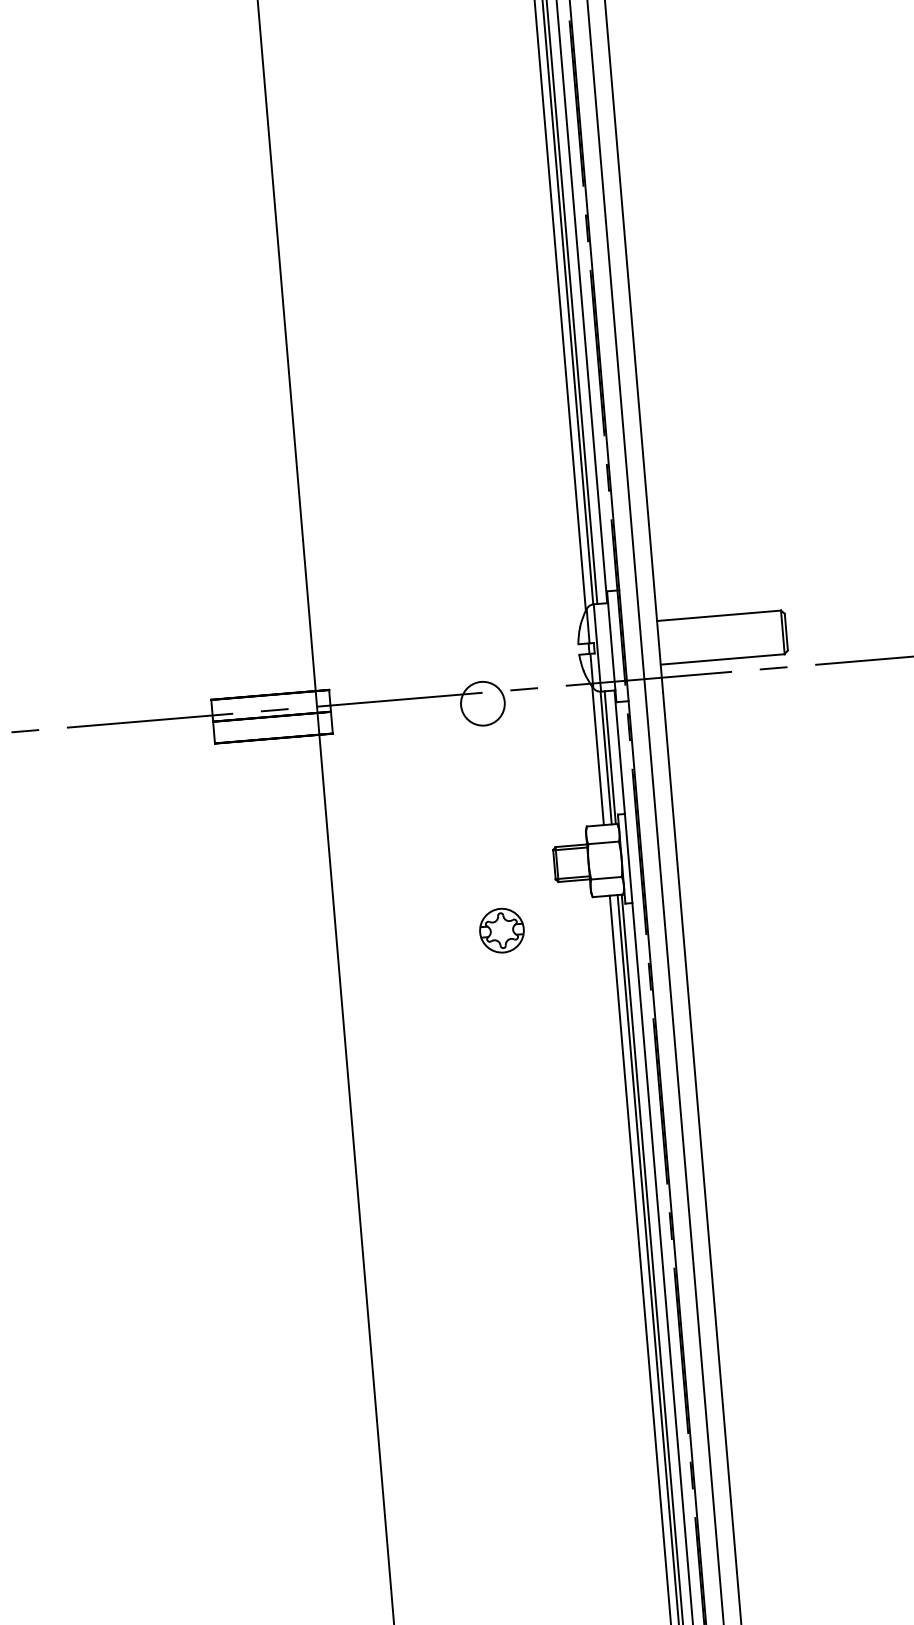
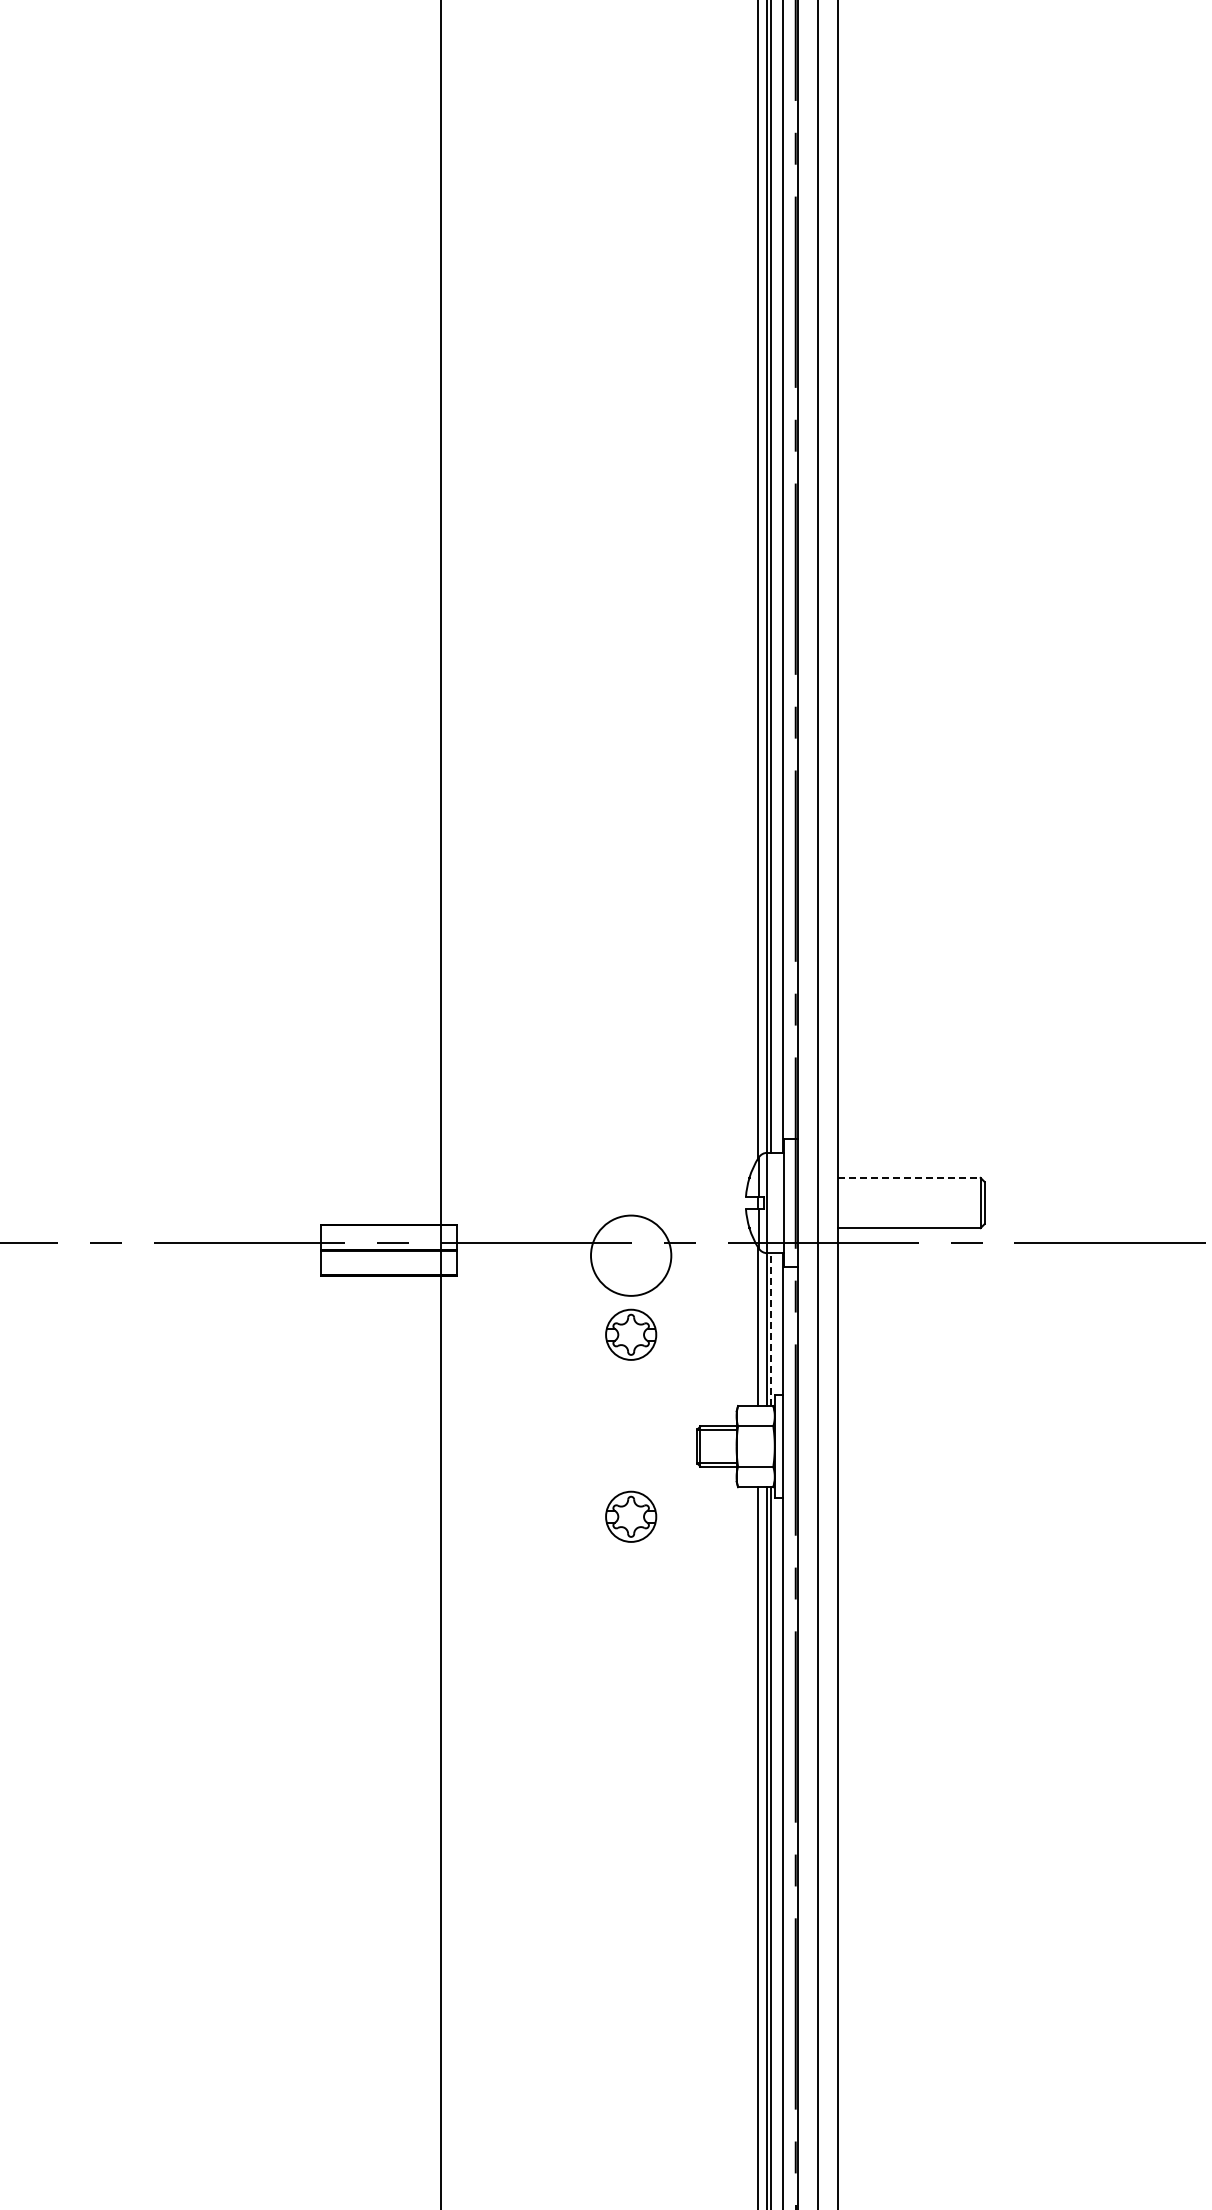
line: (719, 615) -> (909, 1177), solid -> dashed
circle: (483, 703) -> (631, 1255), size x1.6
line: (610, 757) -> (771, 1329), solid -> dashed
part: (488, 772) -> (631, 1334), added

